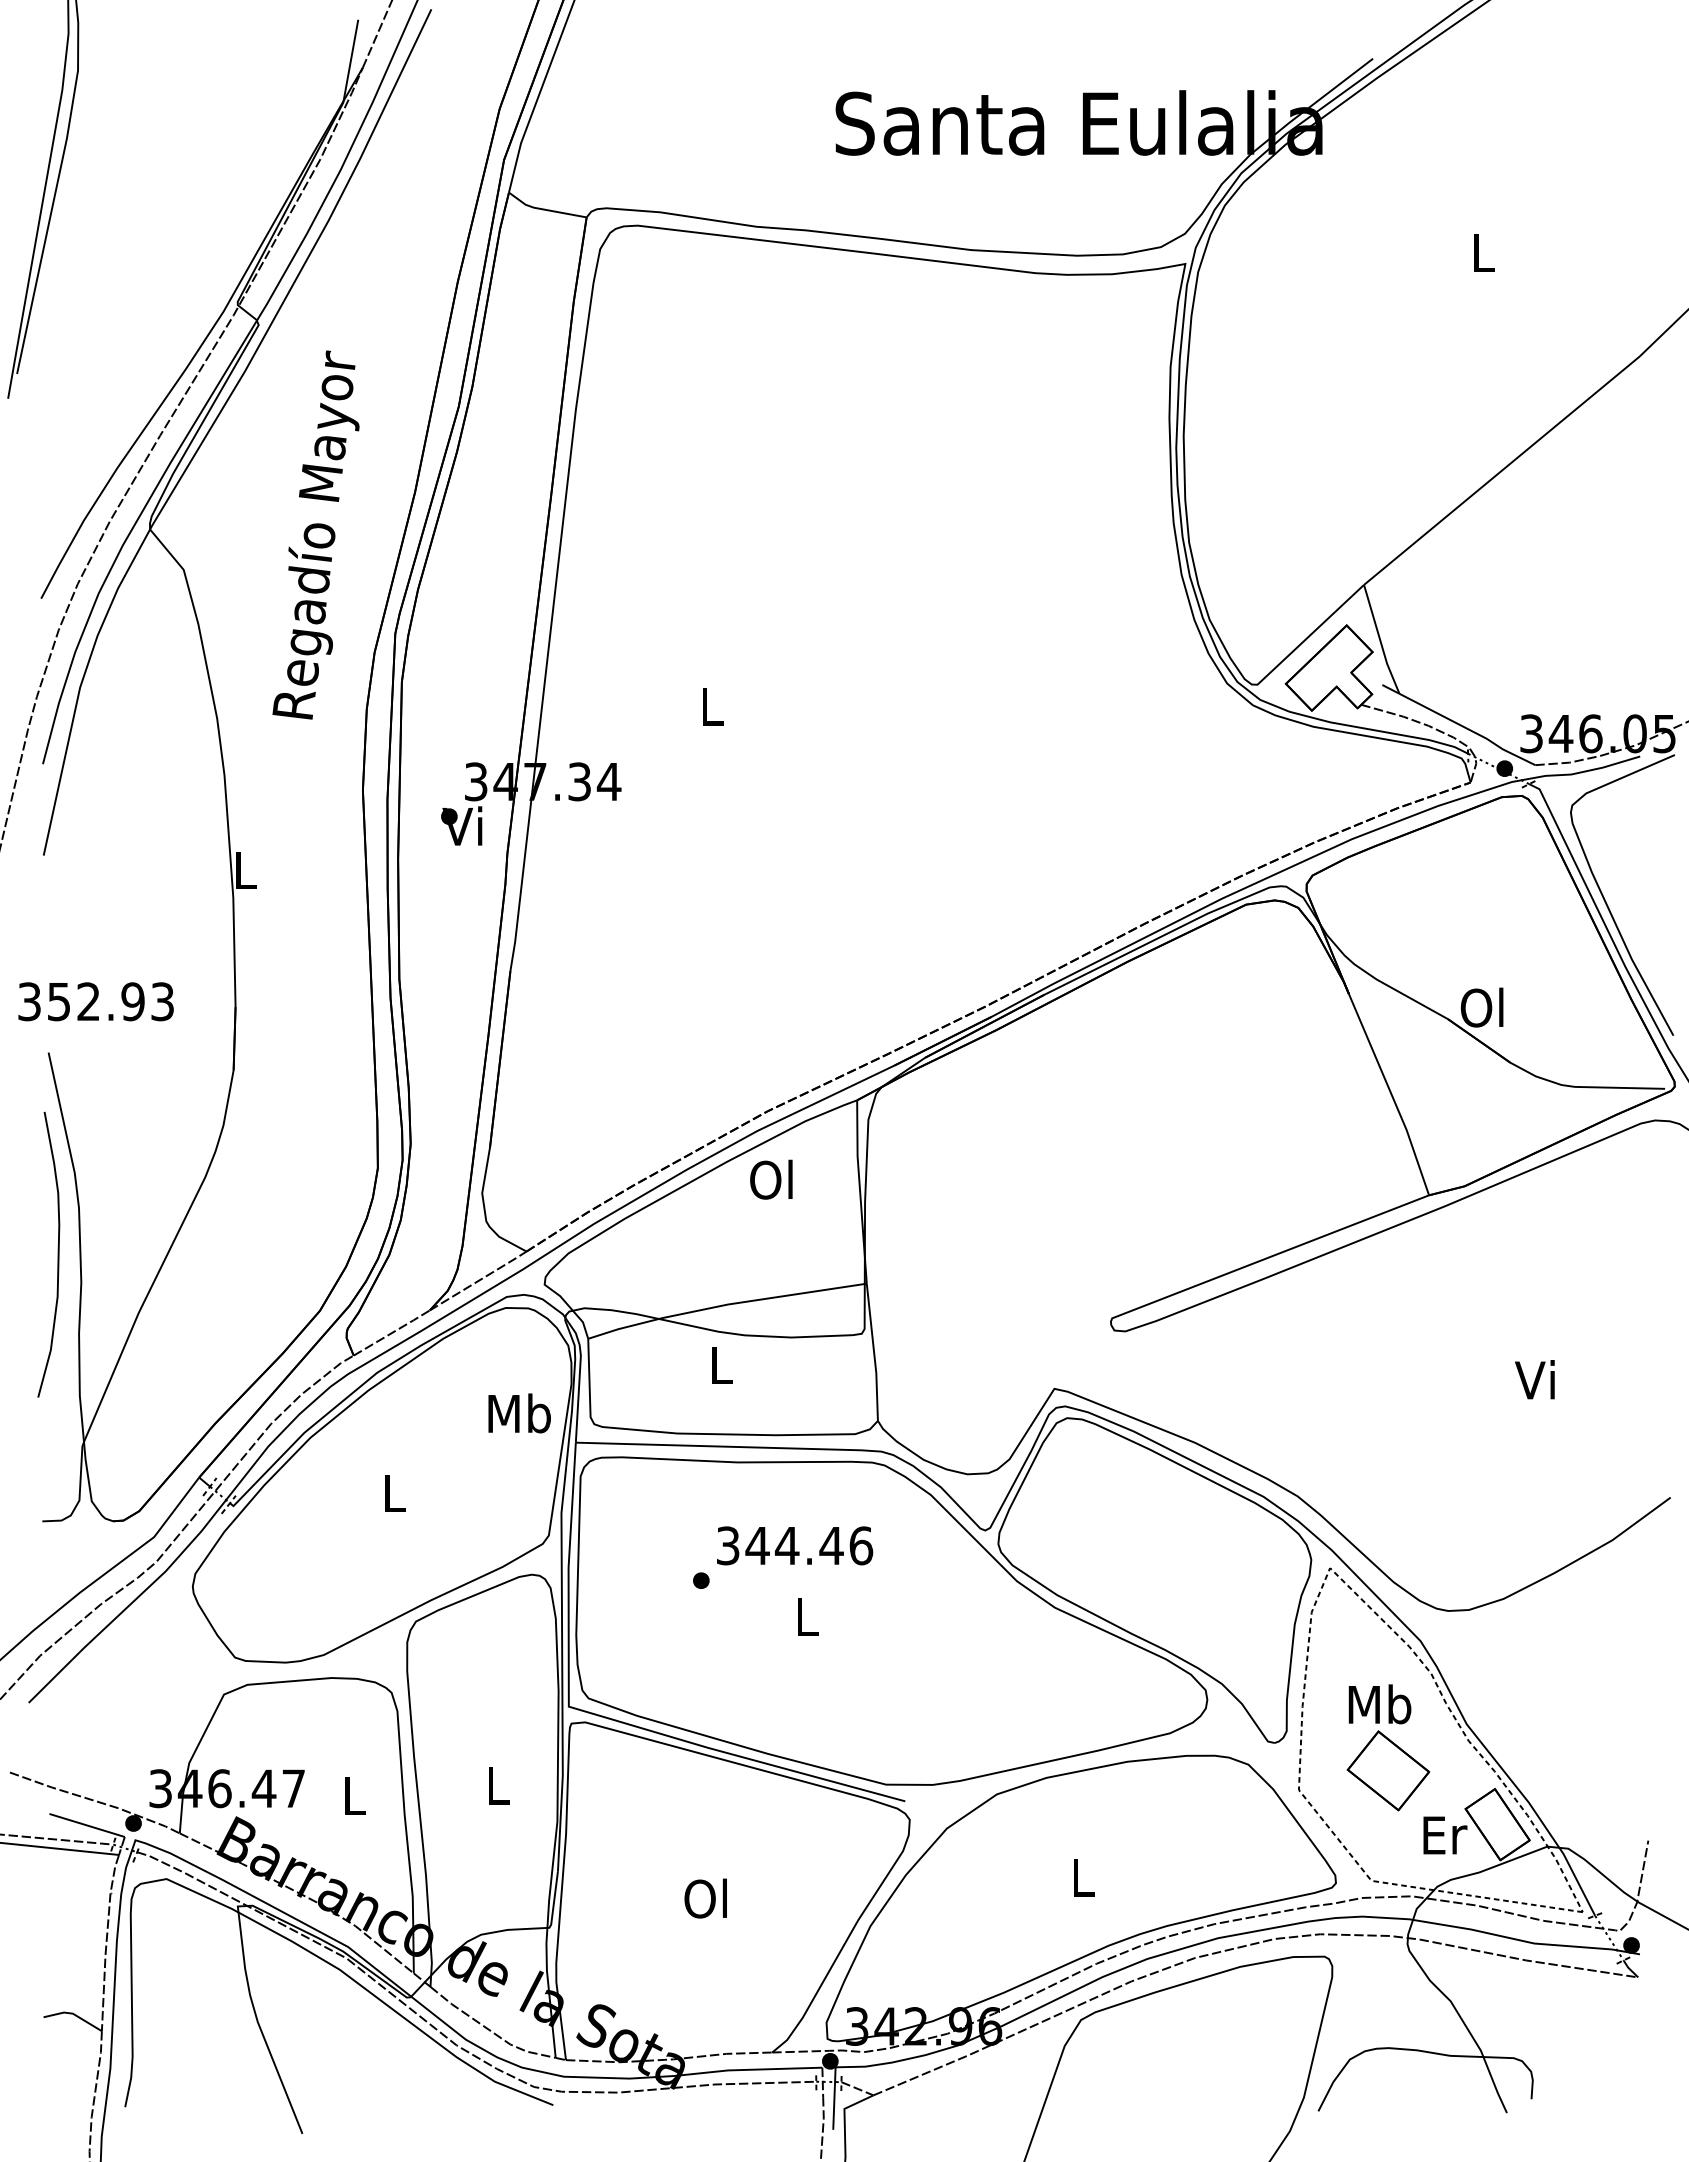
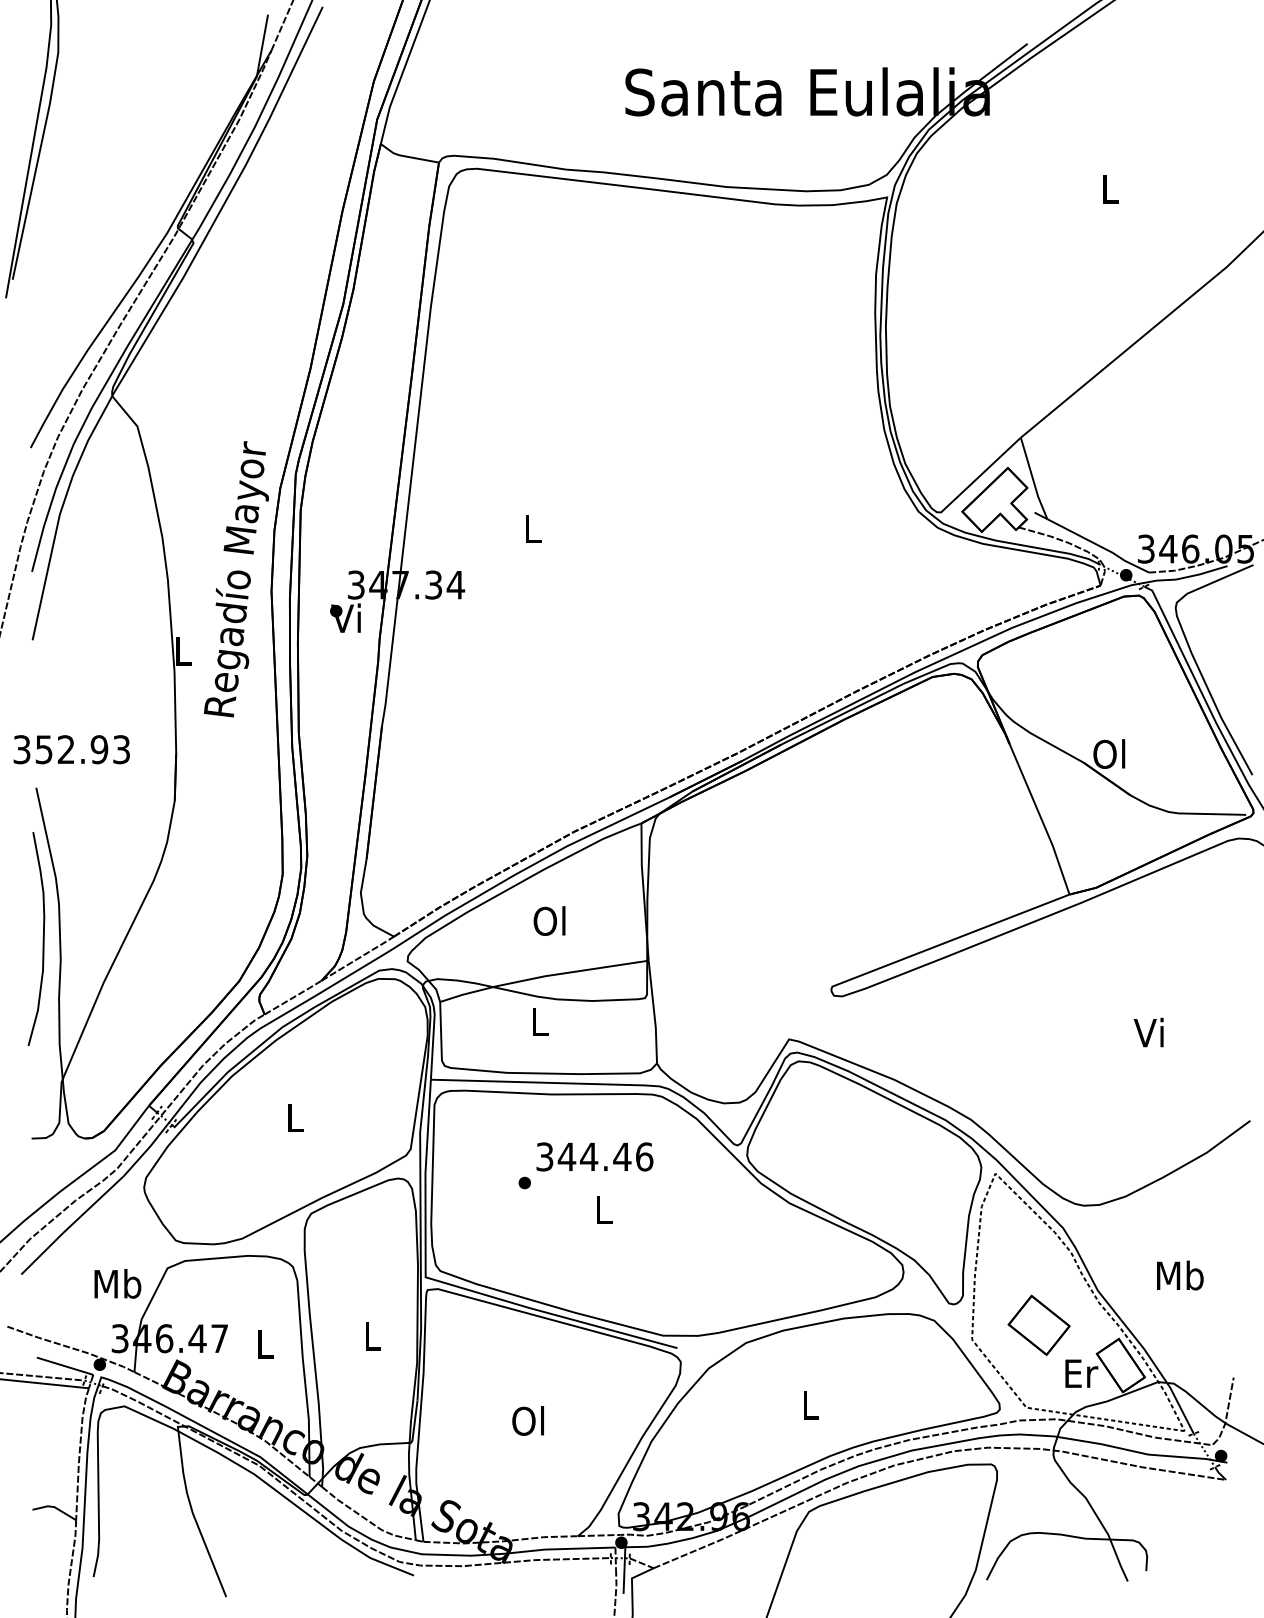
text: (315, 534) -> (236, 578), moved
text: (771, 1179) -> (549, 920), moved
text: (519, 1413) -> (117, 1283), moved
text: (1379, 1704) -> (1179, 1275), moved

